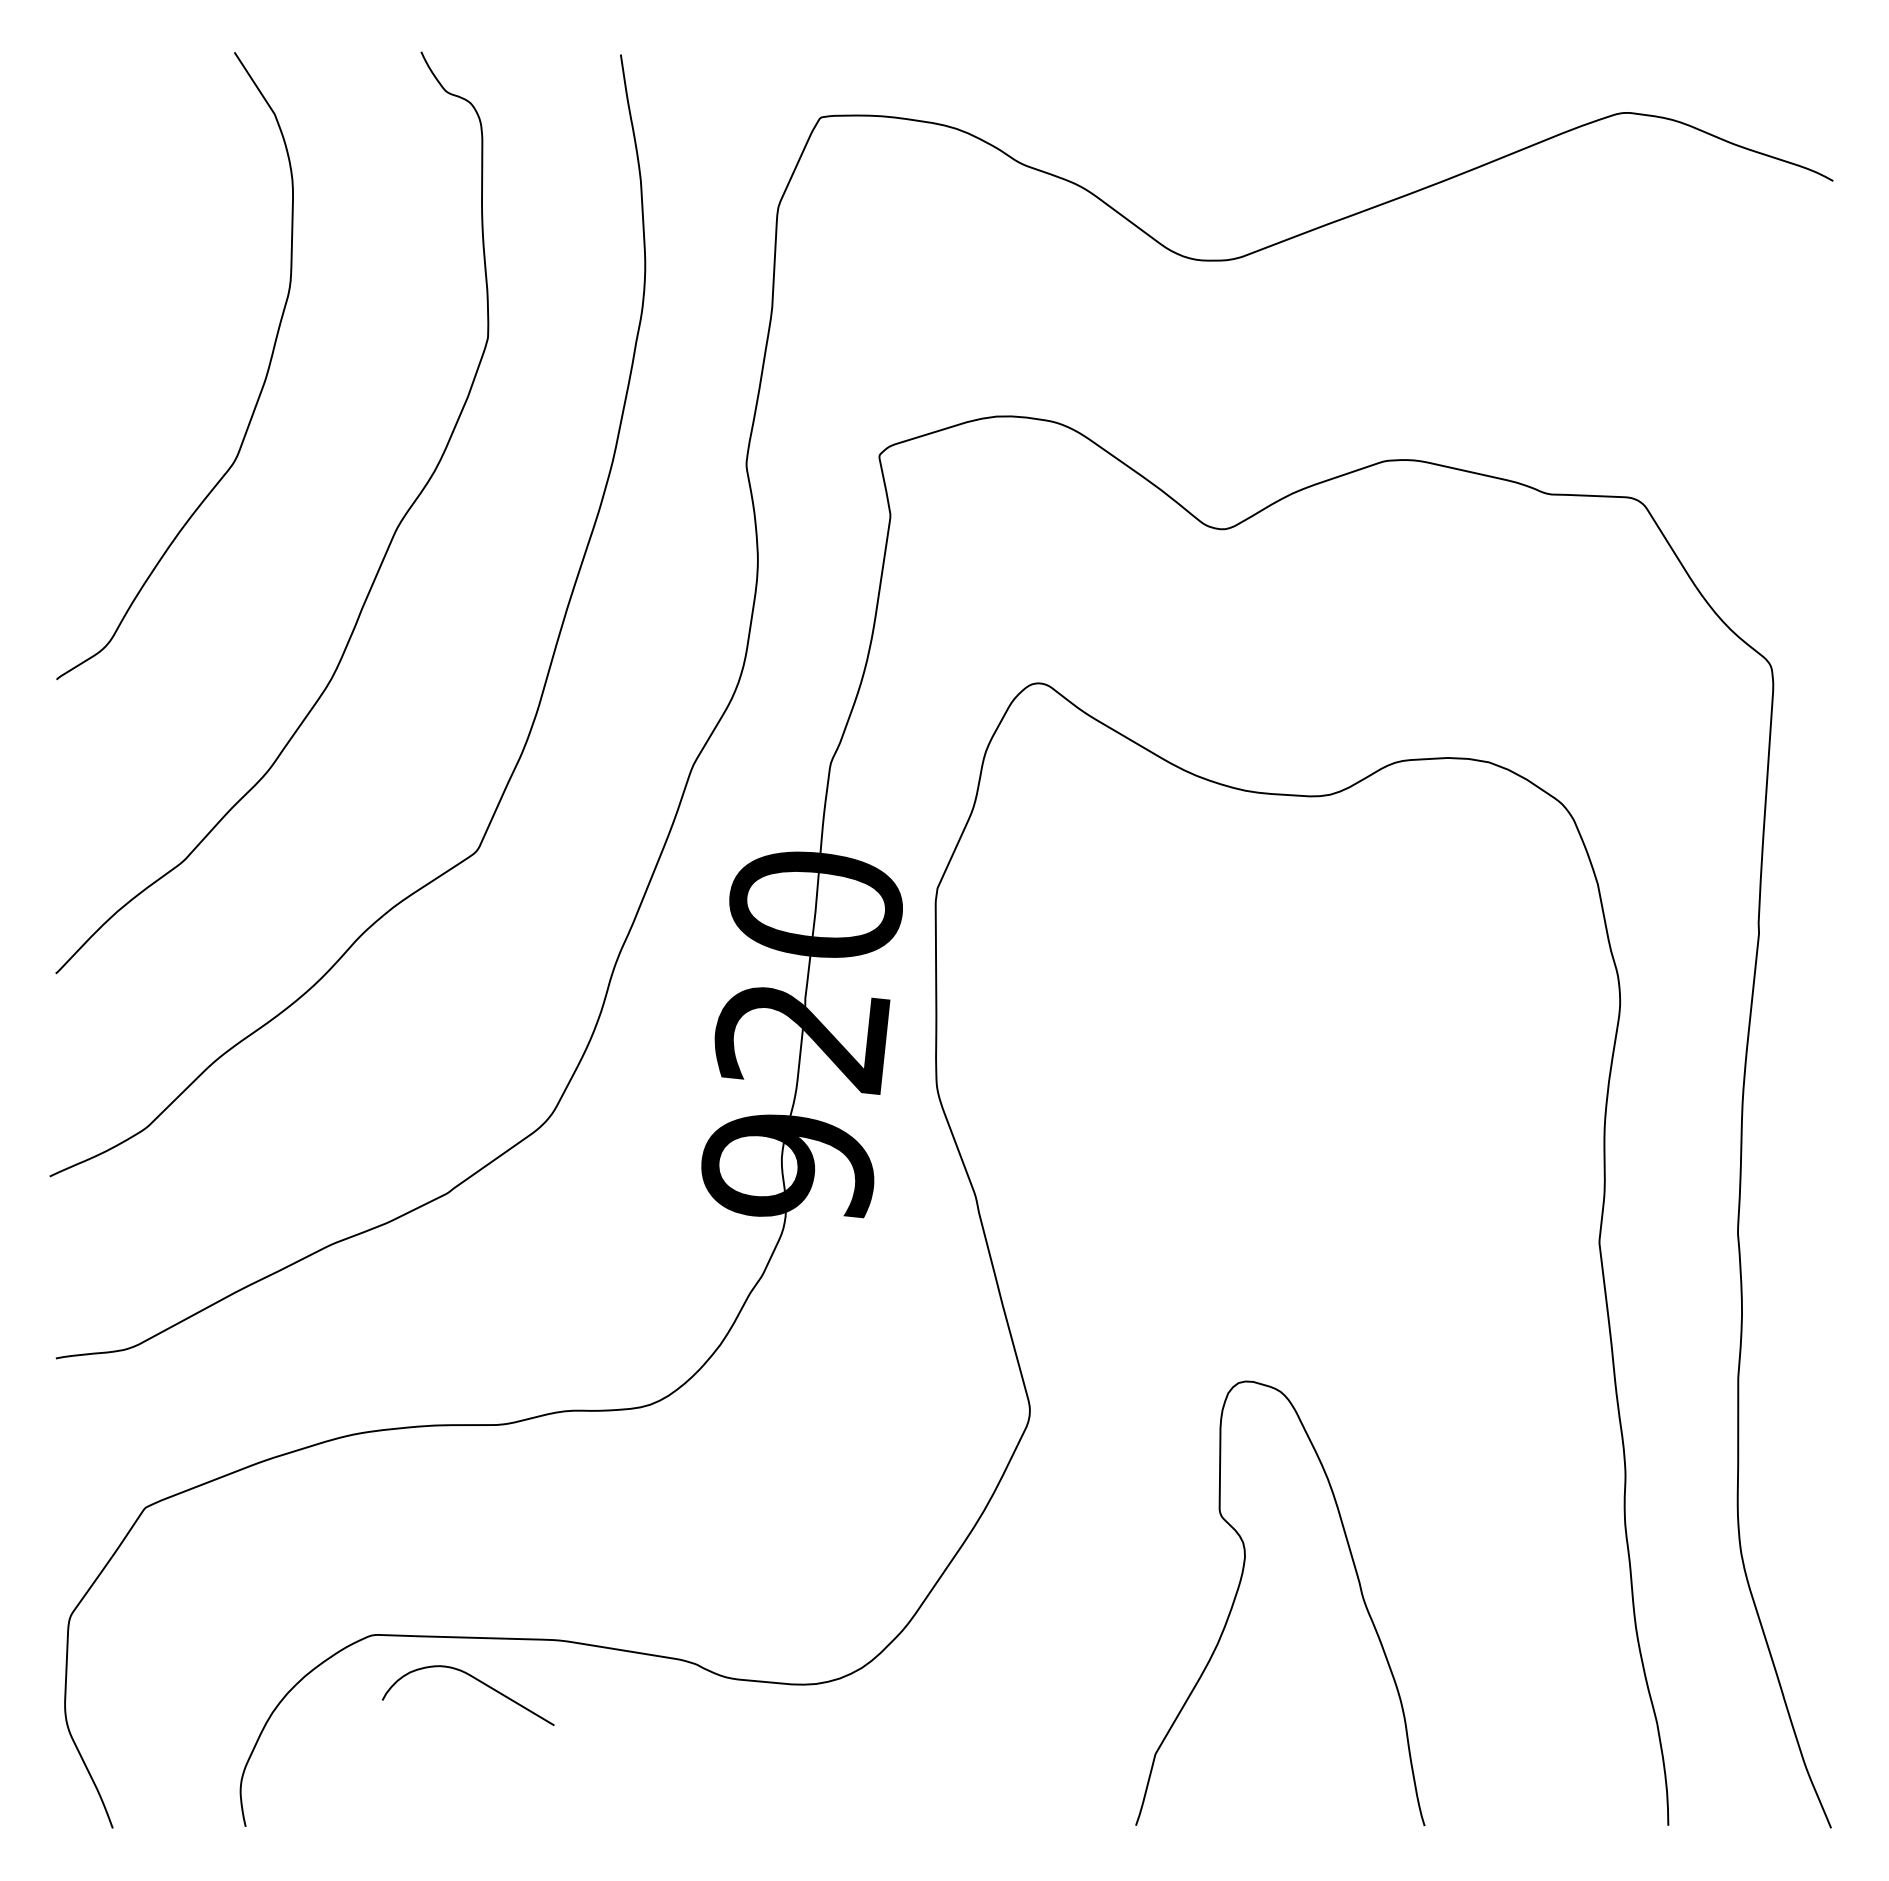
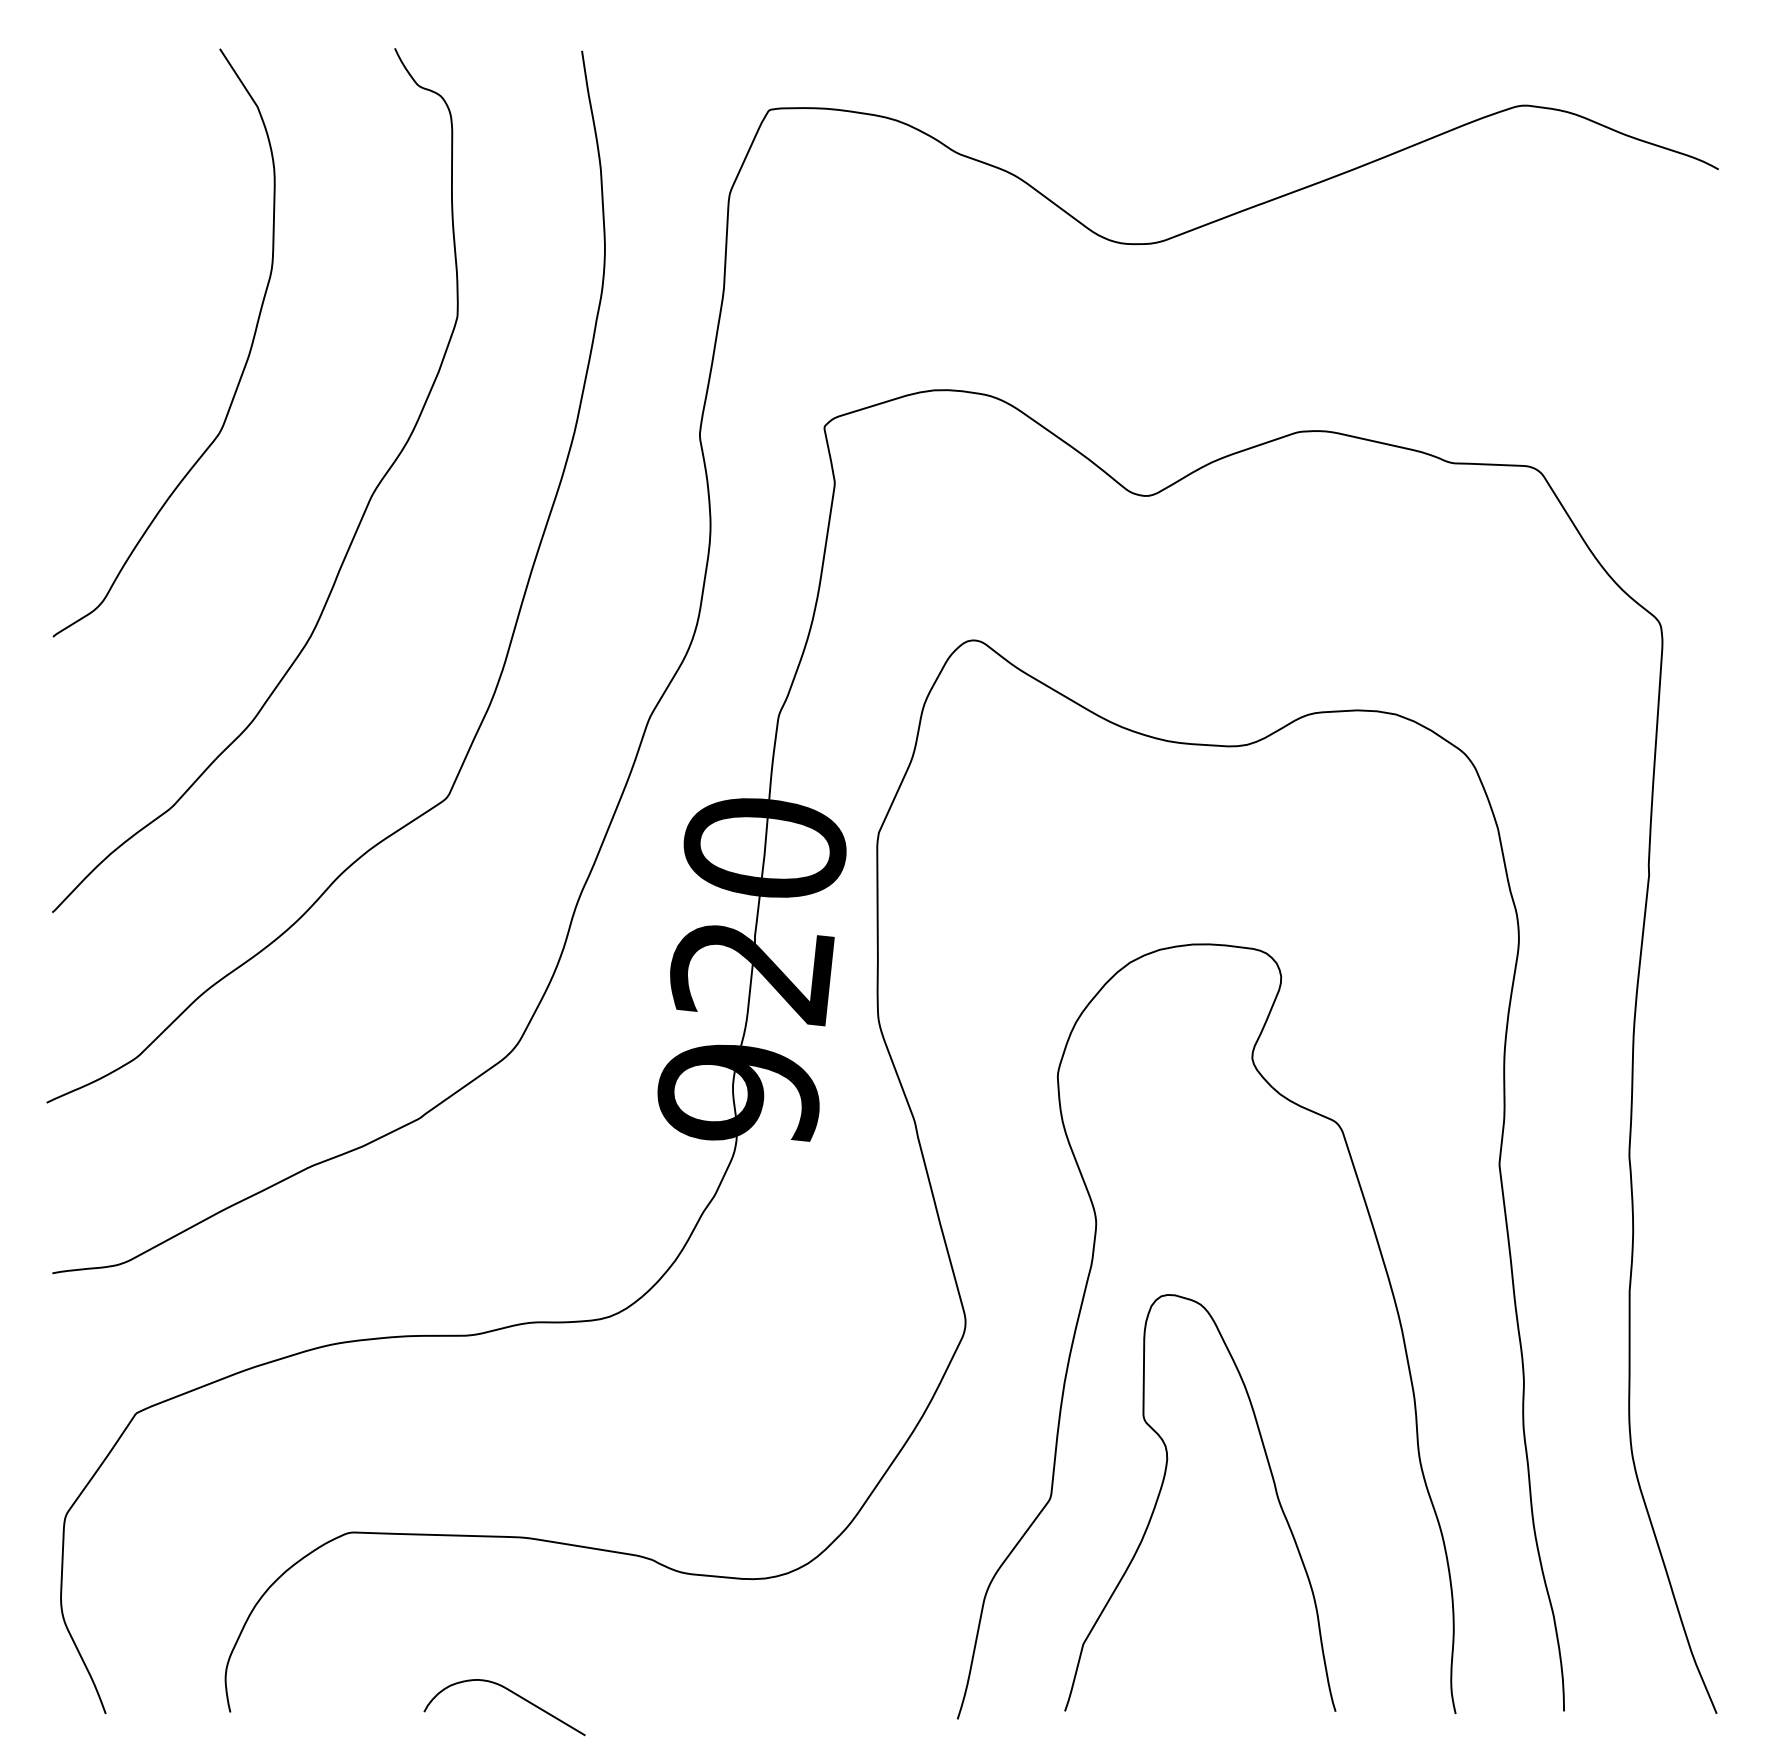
curve: (1155, 1389) -> (1083, 1302), added
curve: (476, 1680) -> (512, 1693), moved

